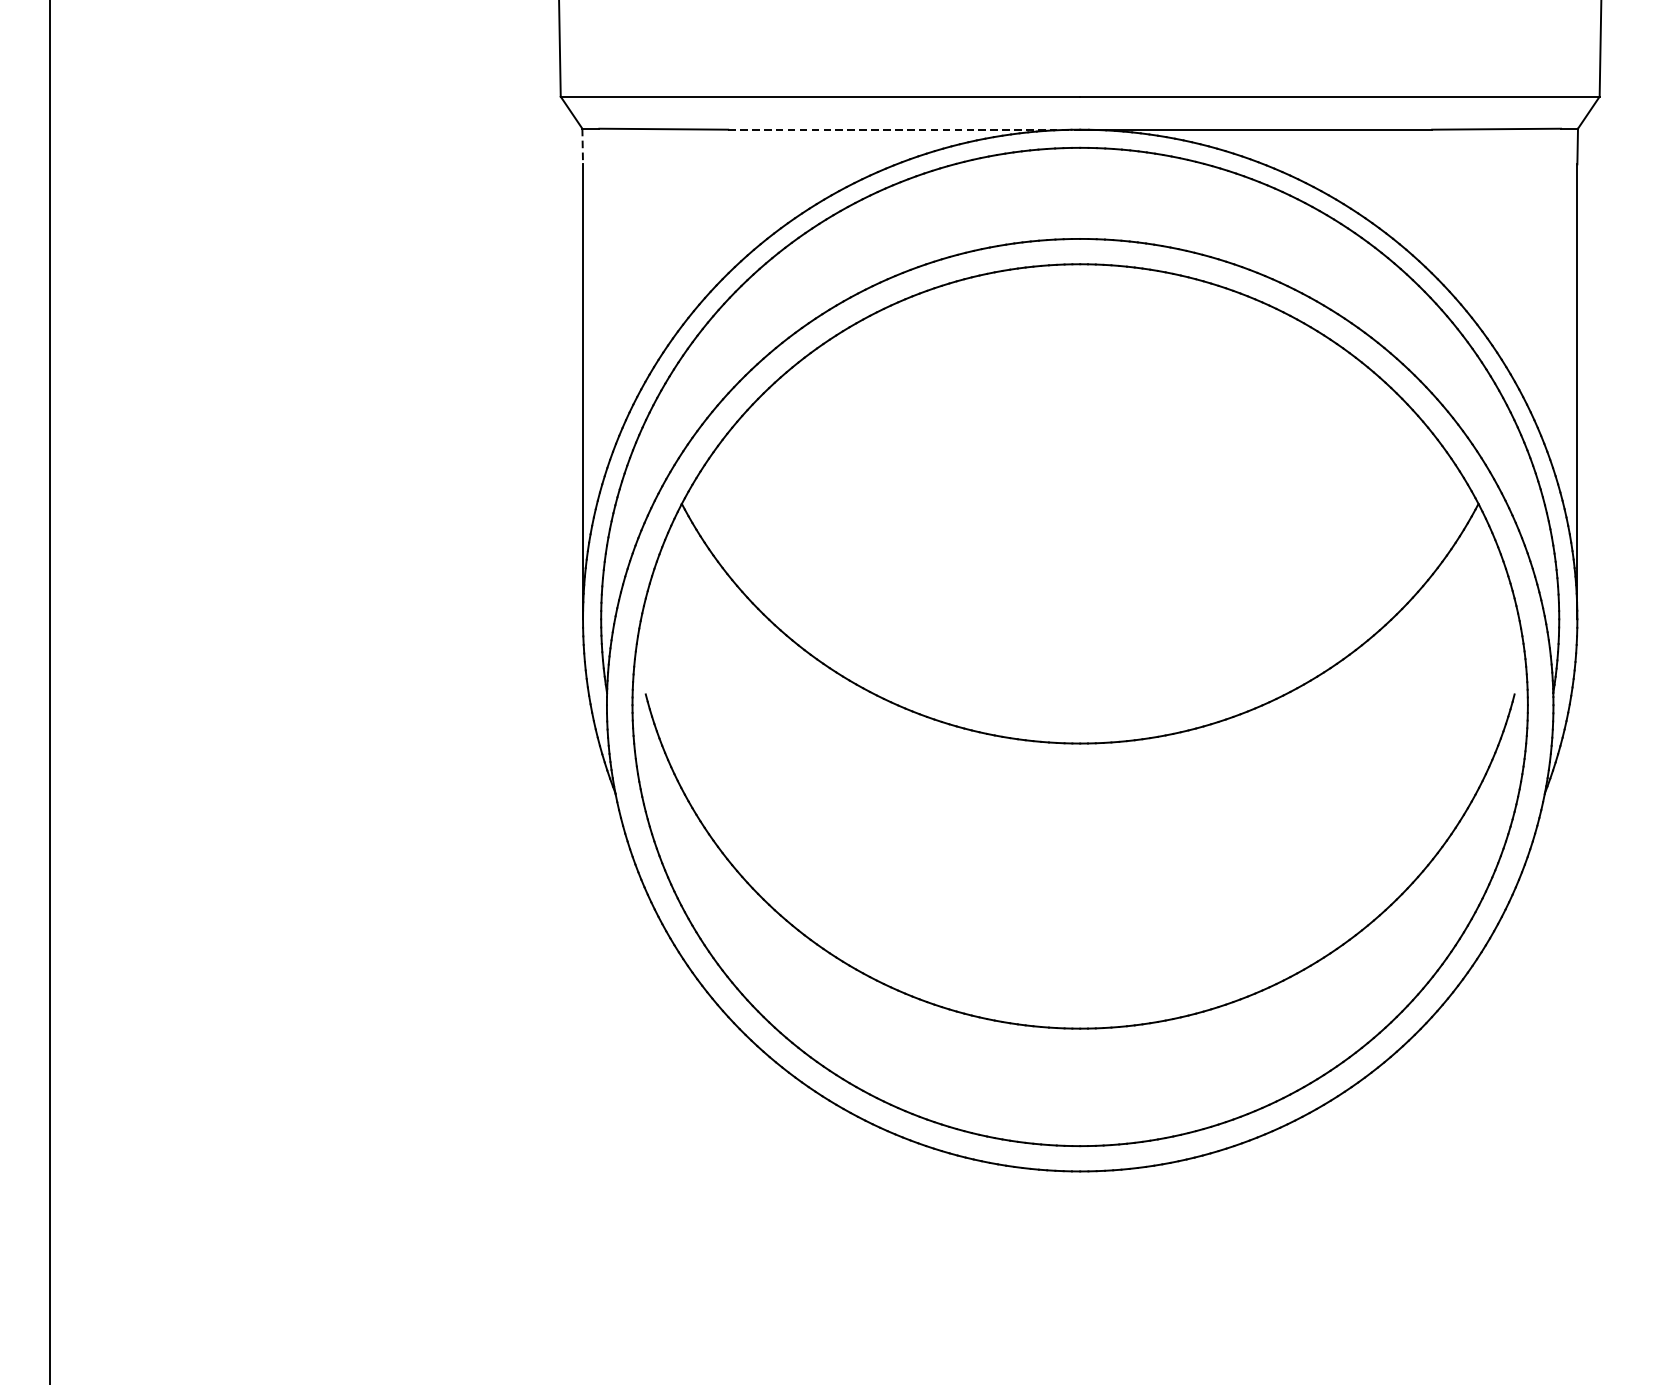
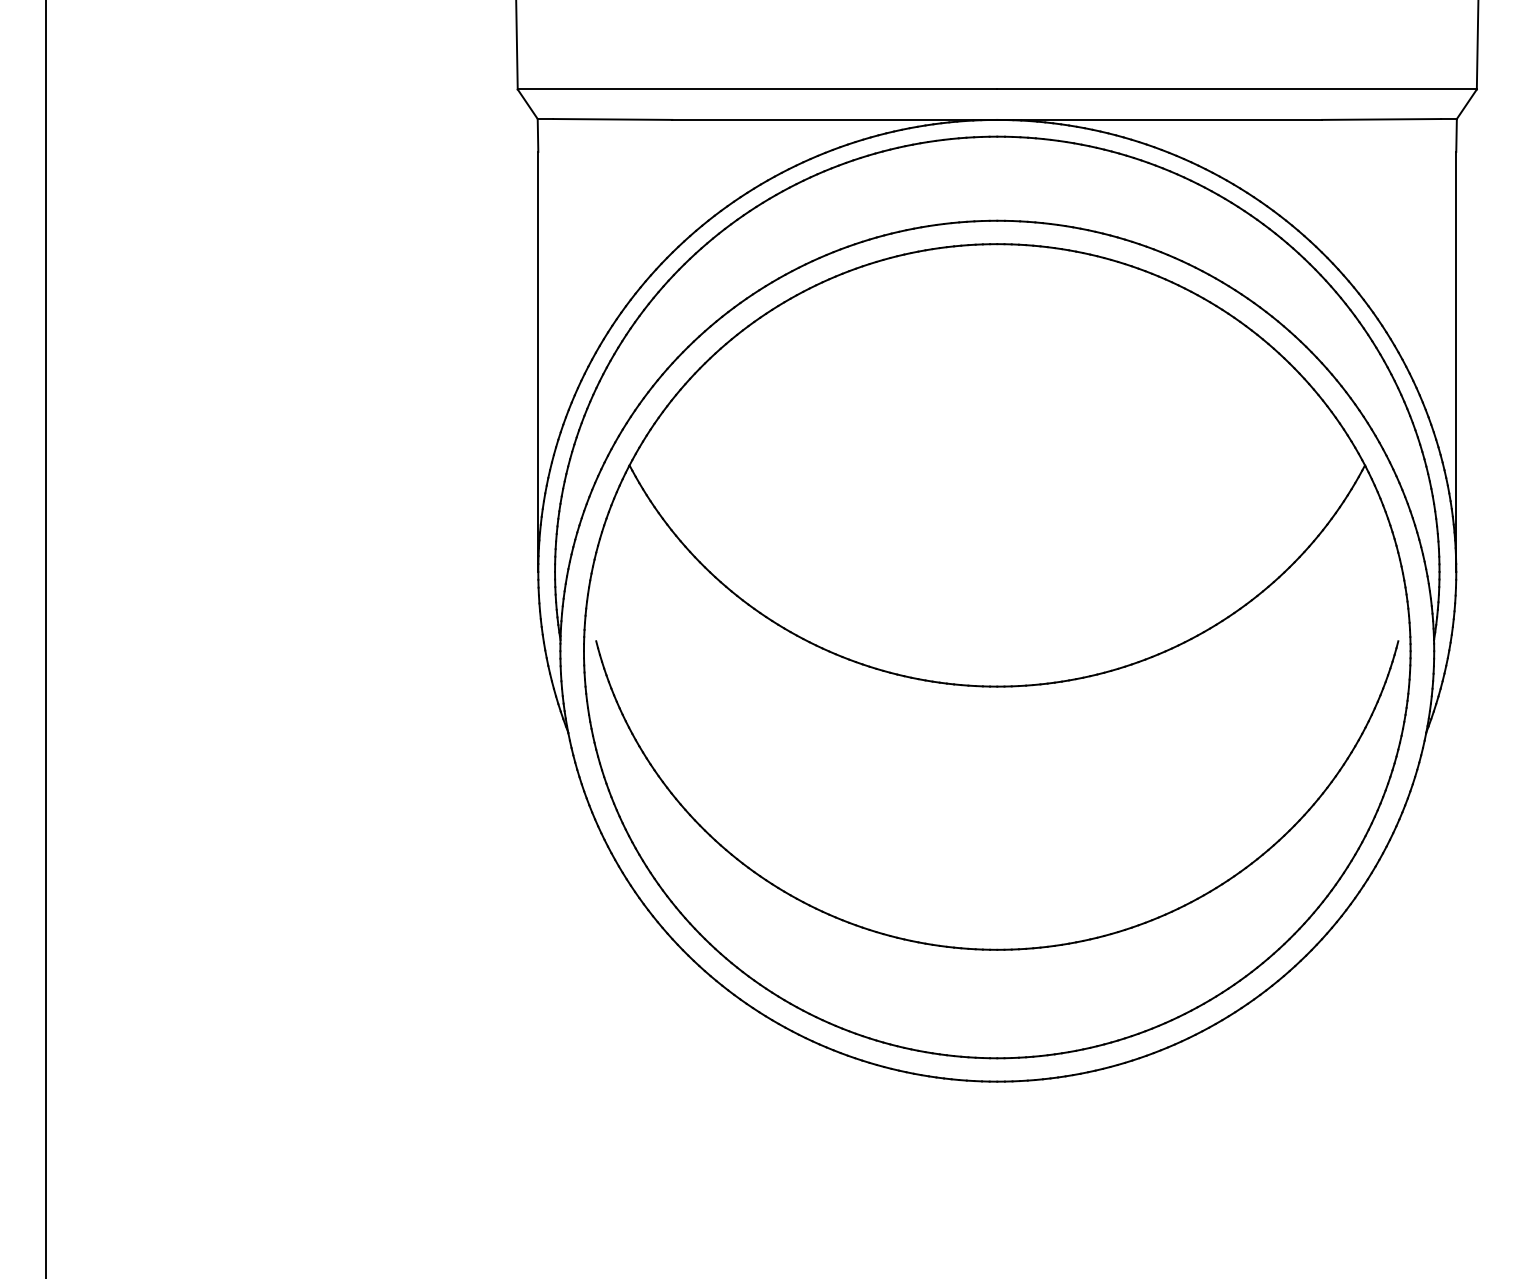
line: (904, 129) -> (835, 119), dashed -> solid
line: (583, 146) -> (538, 135), dashed -> solid

